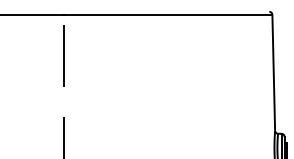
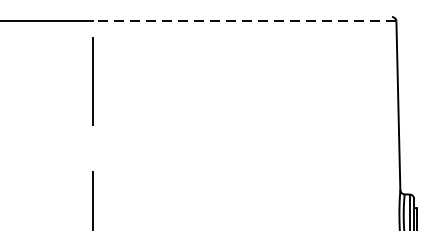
line: (167, 14) -> (243, 20), solid -> dashed

